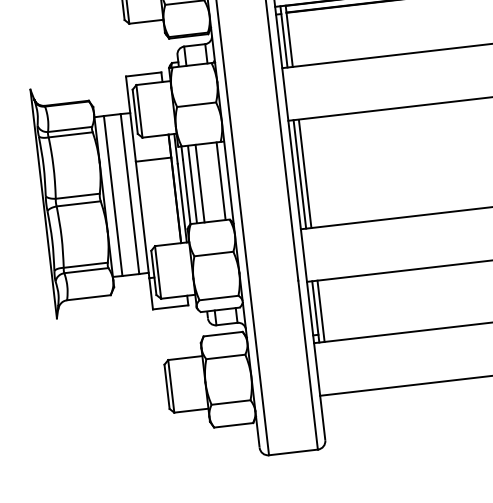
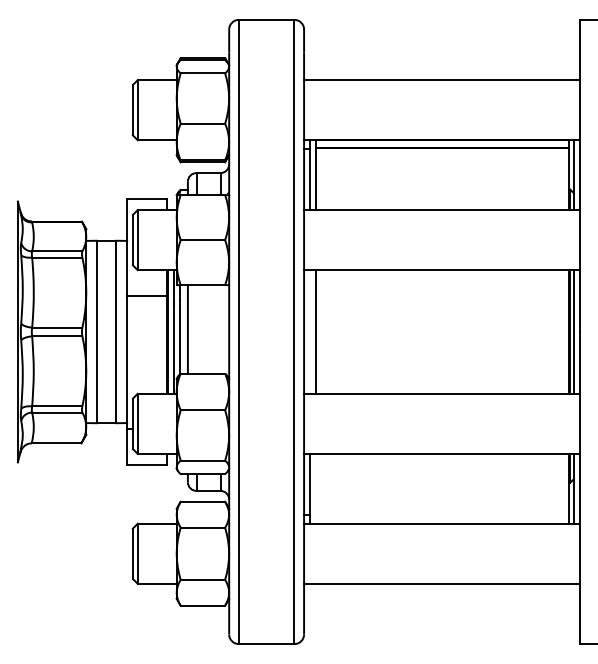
line: (300, 173) -> (310, 331), removed
line: (221, 181) -> (220, 329), removed
line: (200, 183) -> (196, 329), removed
line: (321, 310) -> (316, 488), removed

